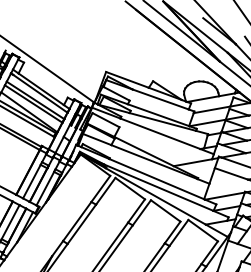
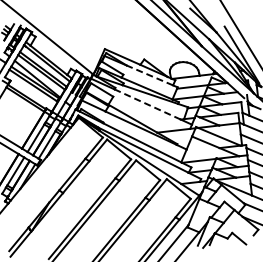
line: (160, 99) -> (149, 75), solid -> dashed
line: (160, 133) -> (147, 104), solid -> dashed

